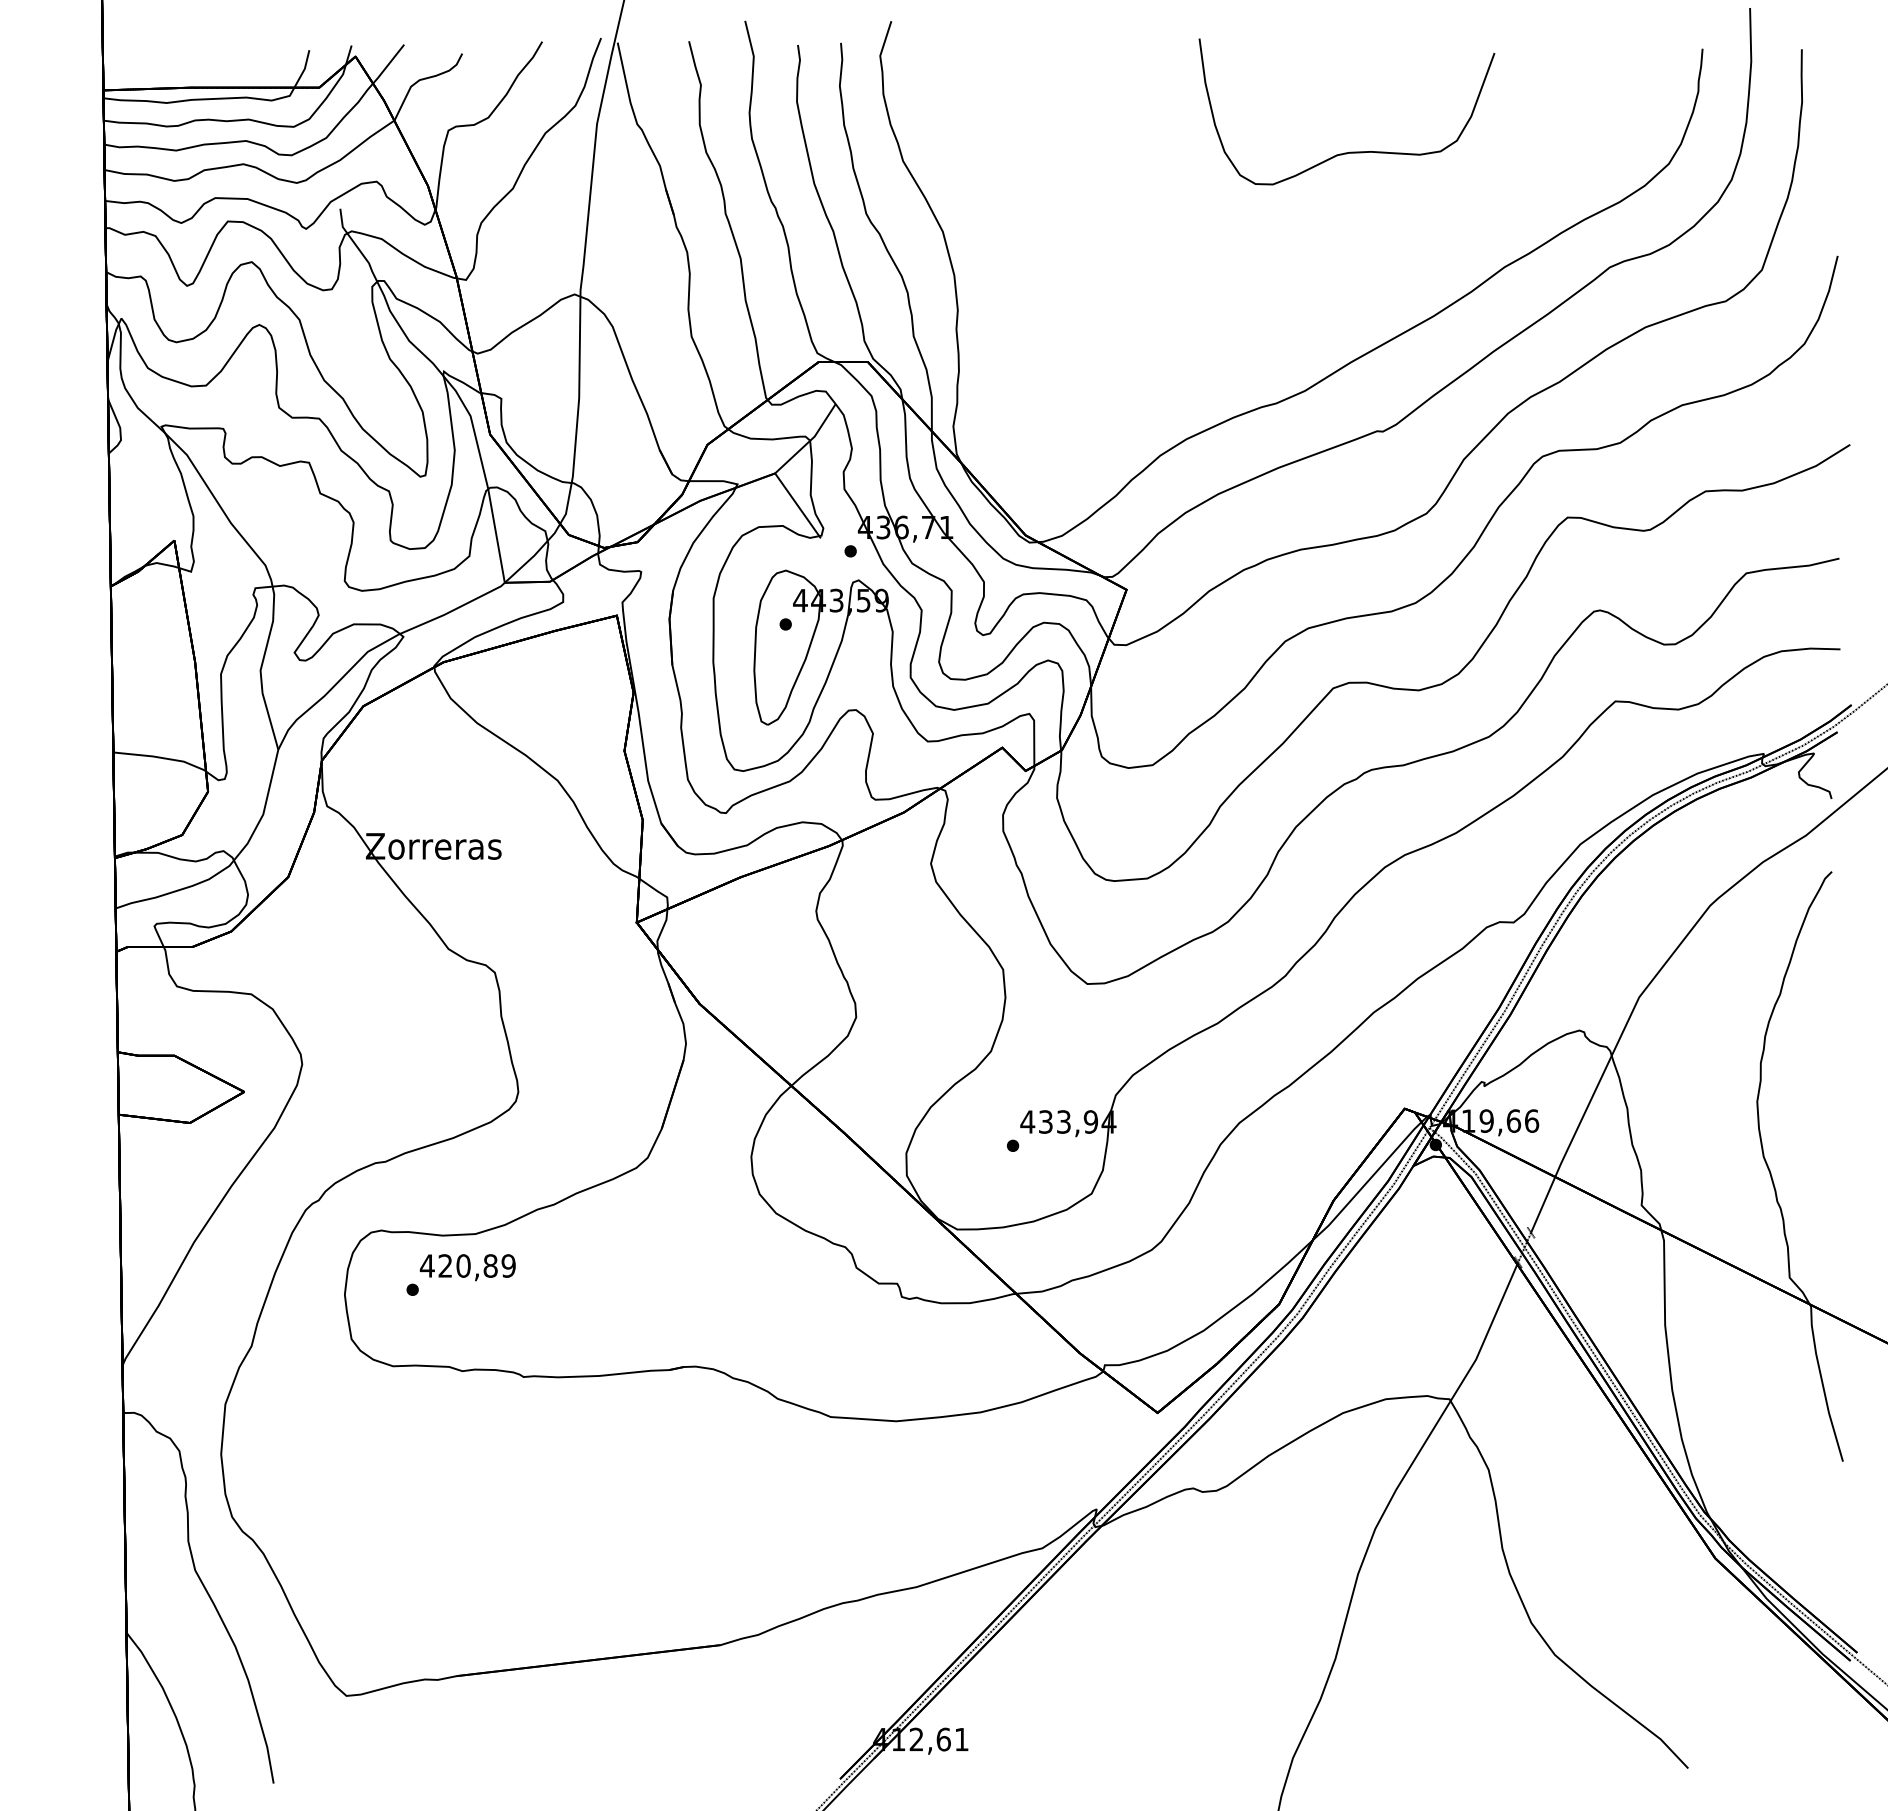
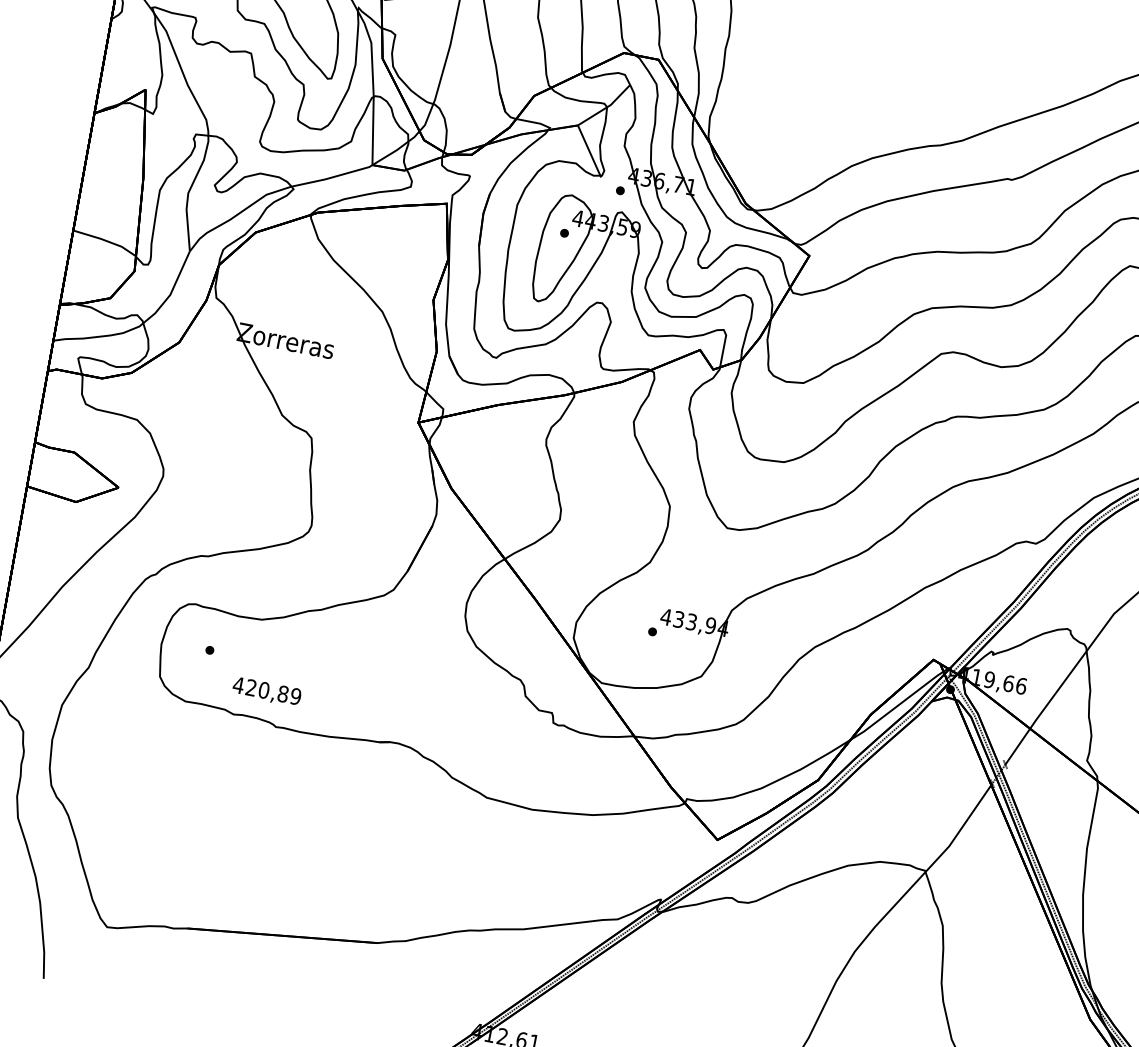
text: (467, 1267) -> (266, 691), moved

